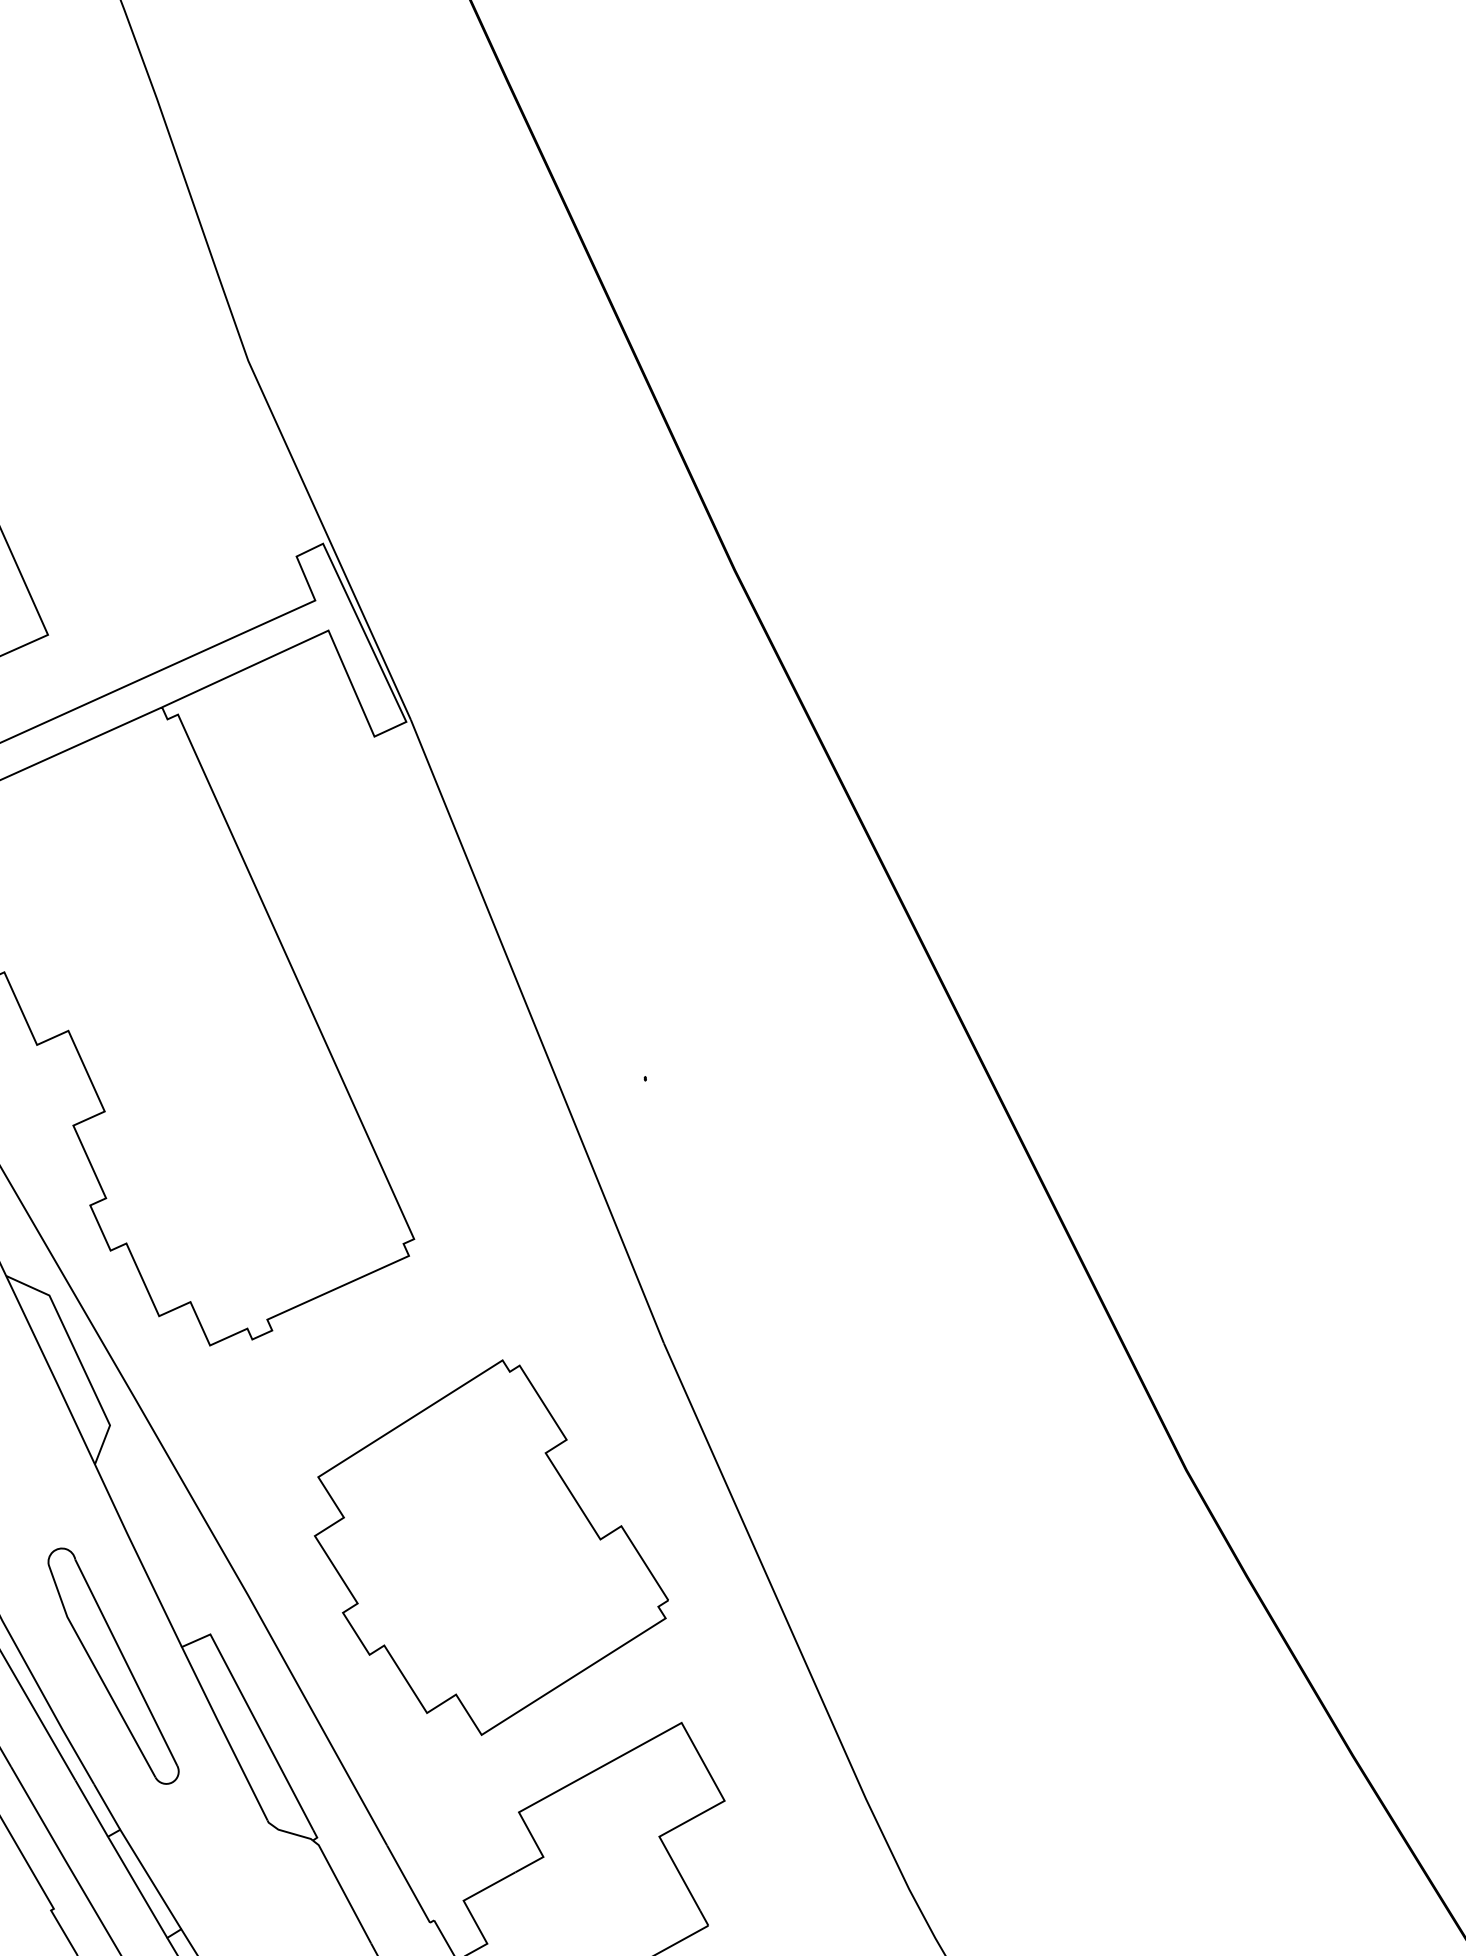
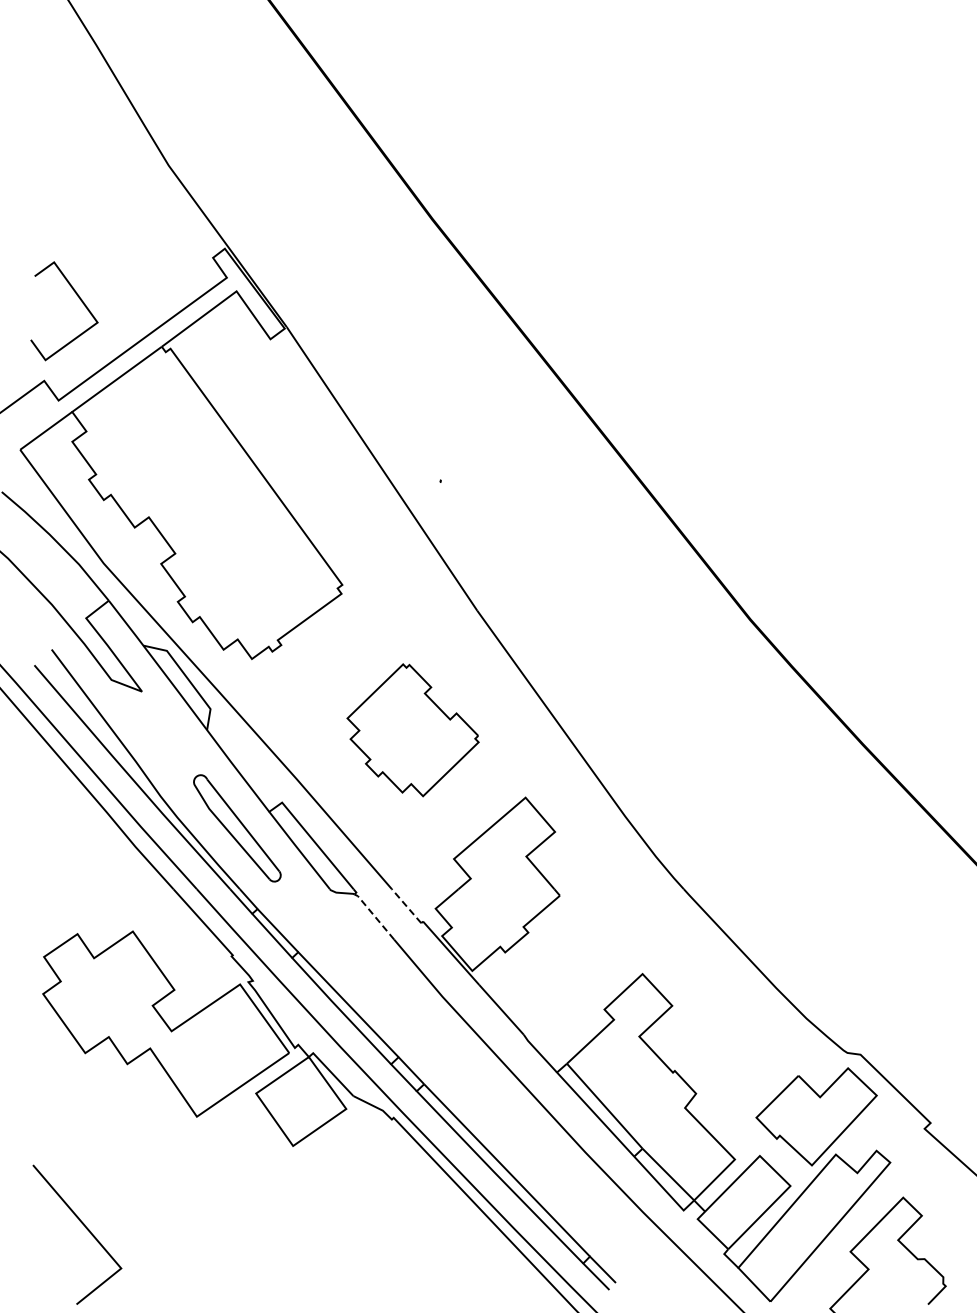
part: (490, 1547) -> (412, 730), size x0.7
line: (408, 1882) -> (406, 905), solid -> dashed
line: (342, 1889) -> (374, 915), solid -> dashed

